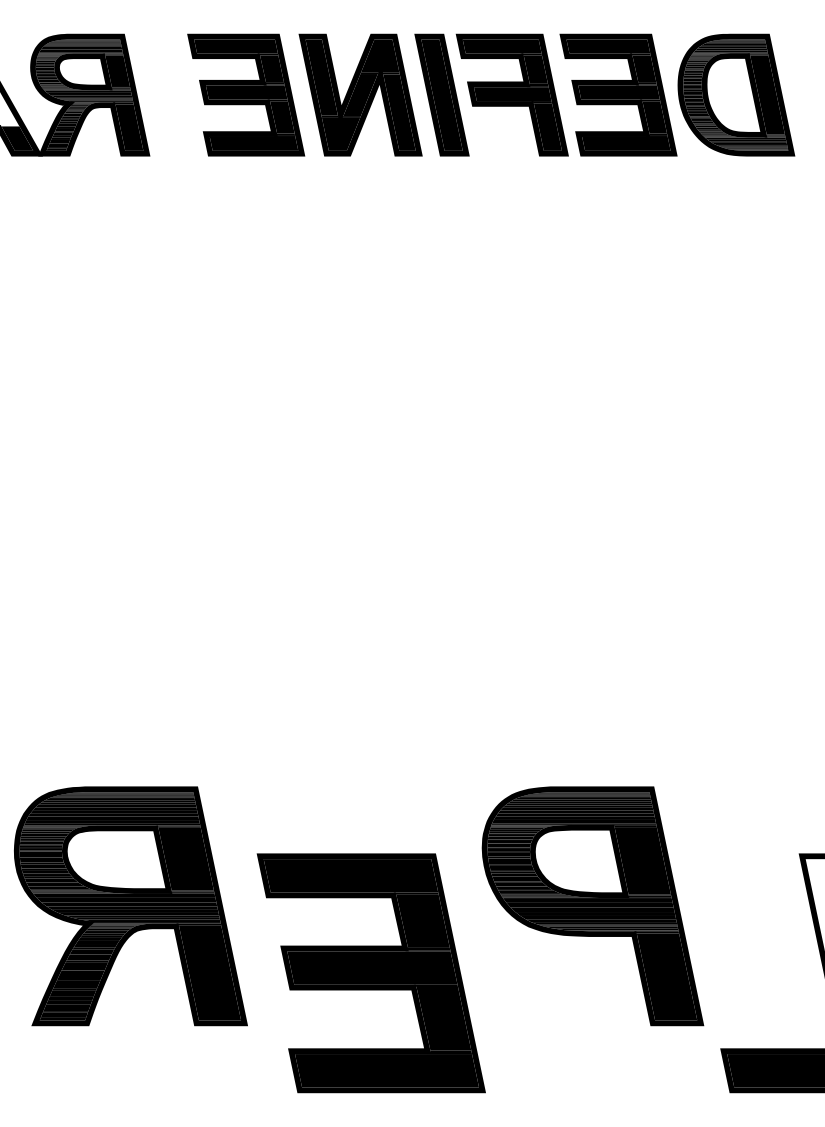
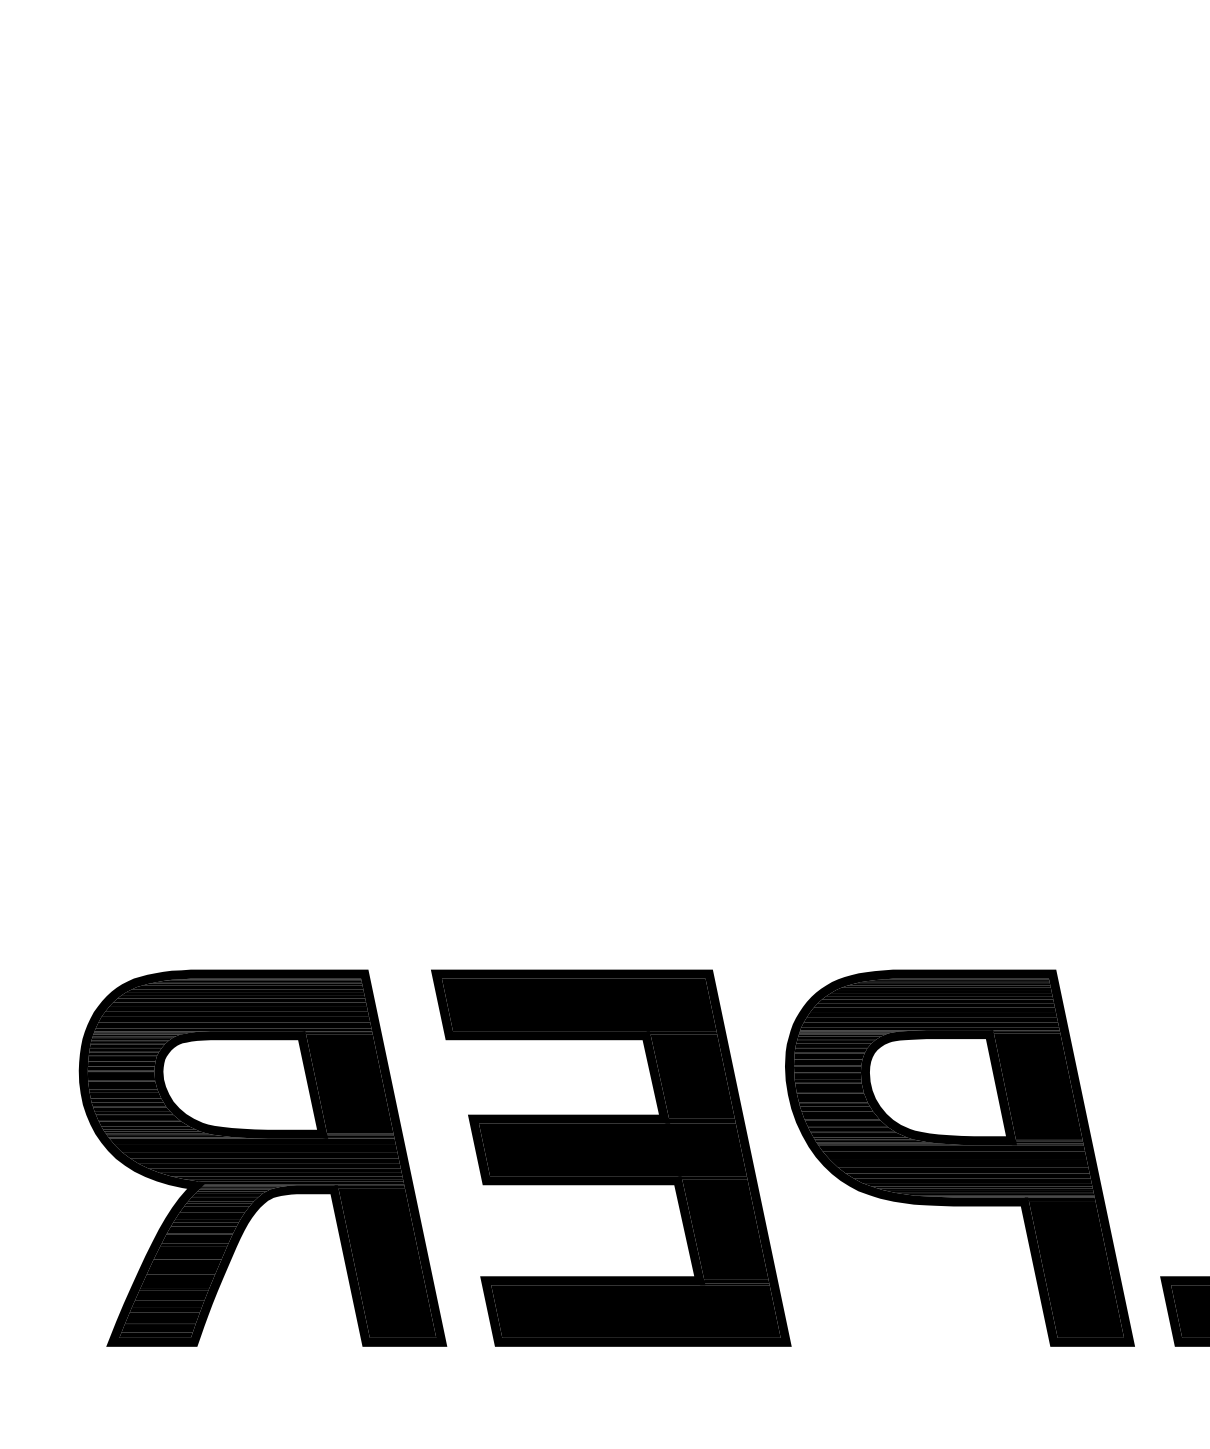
part: (130, 906) -> (262, 1158), moved
part: (592, 906) -> (959, 1158), moved

